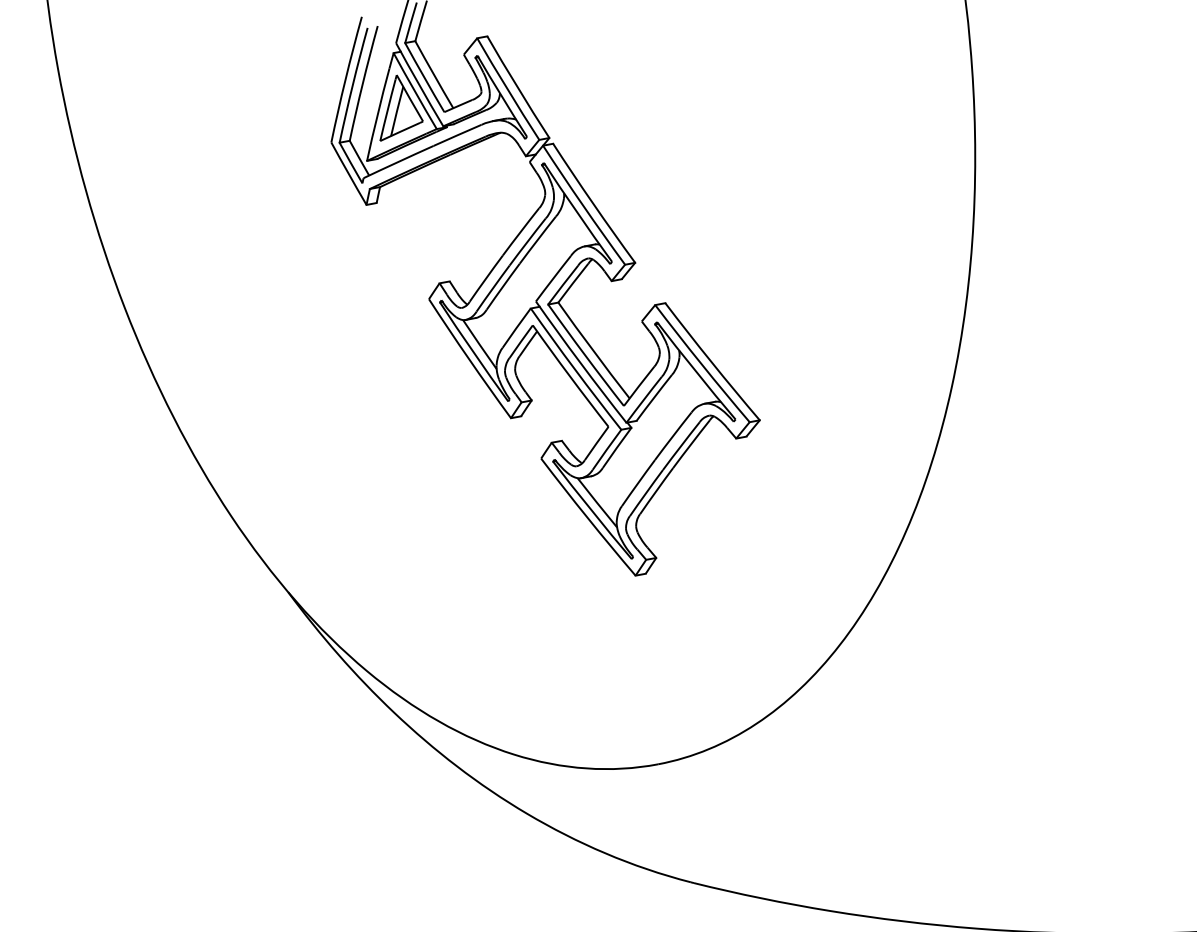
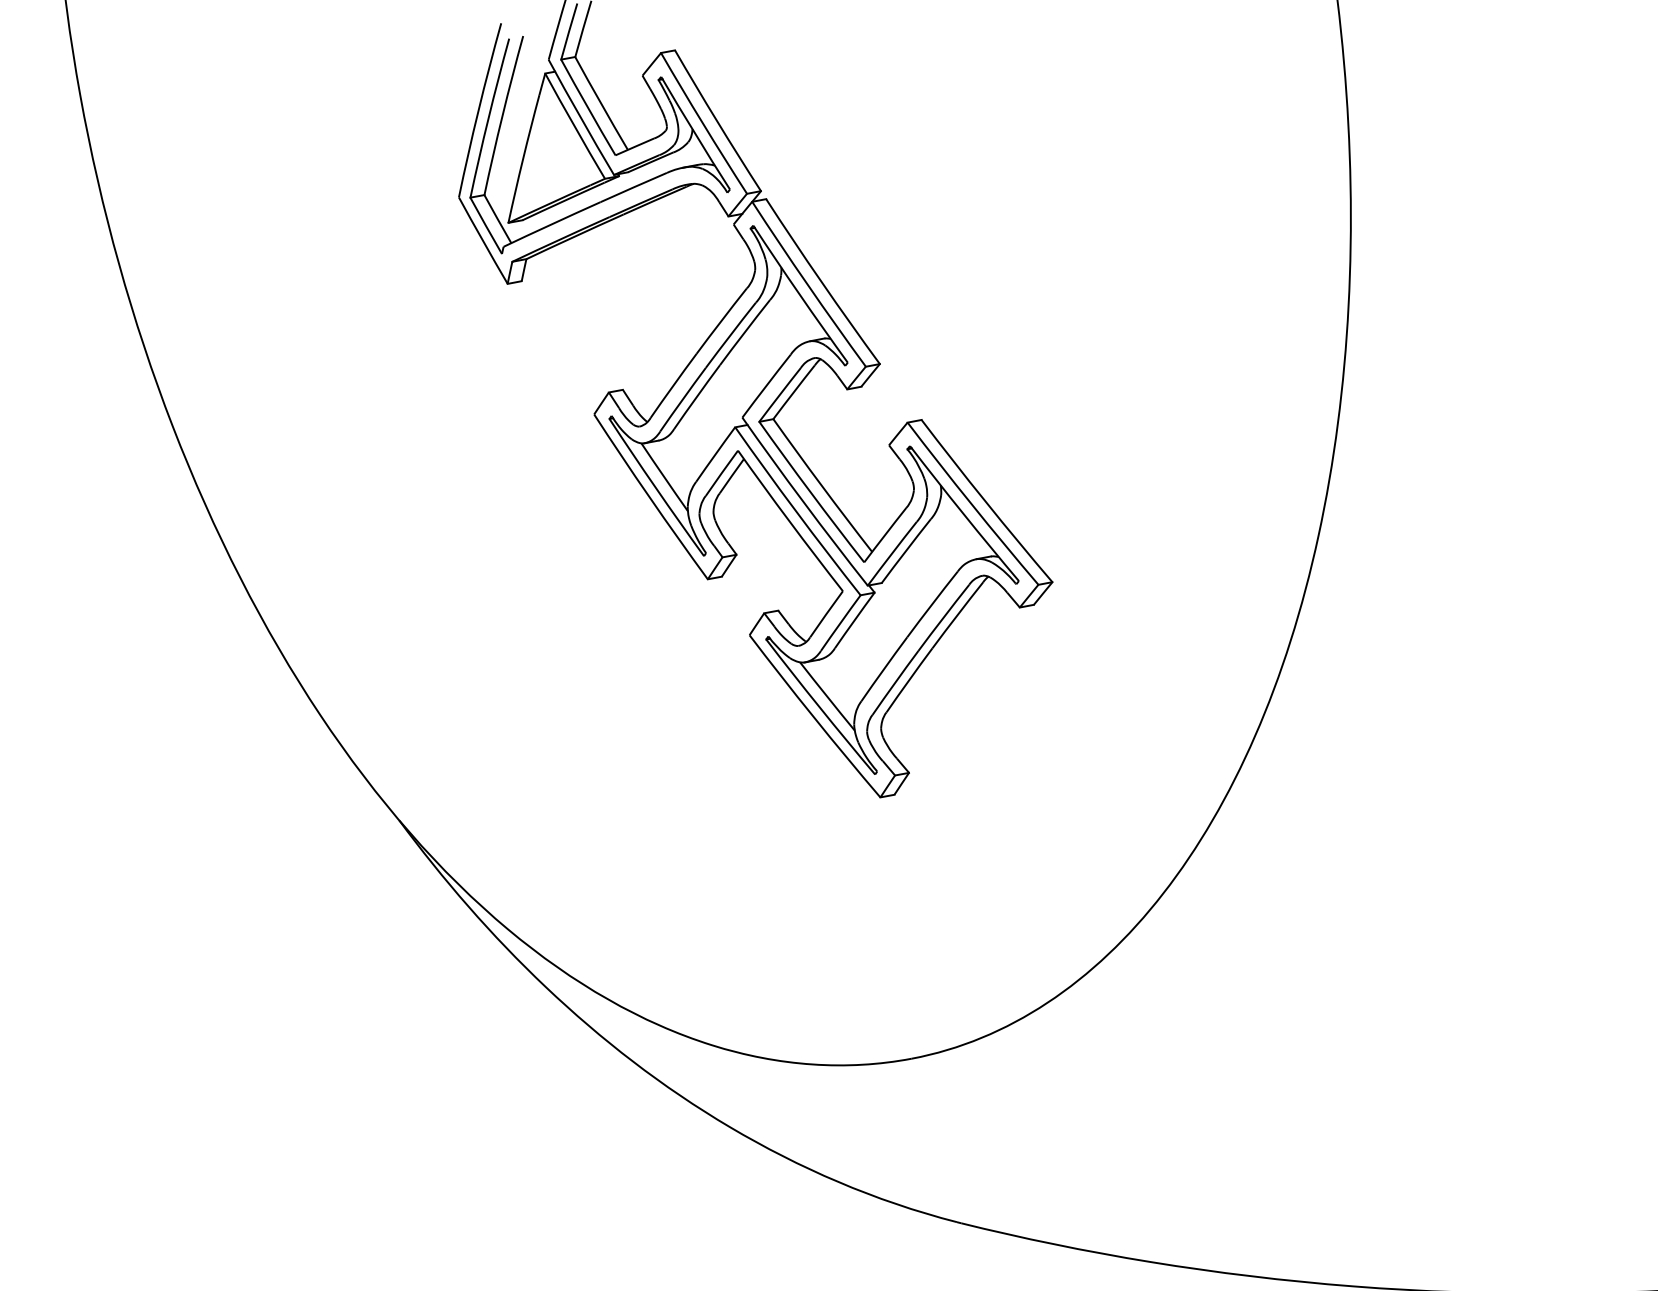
part: (401, 107) -> (556, 149), removed

